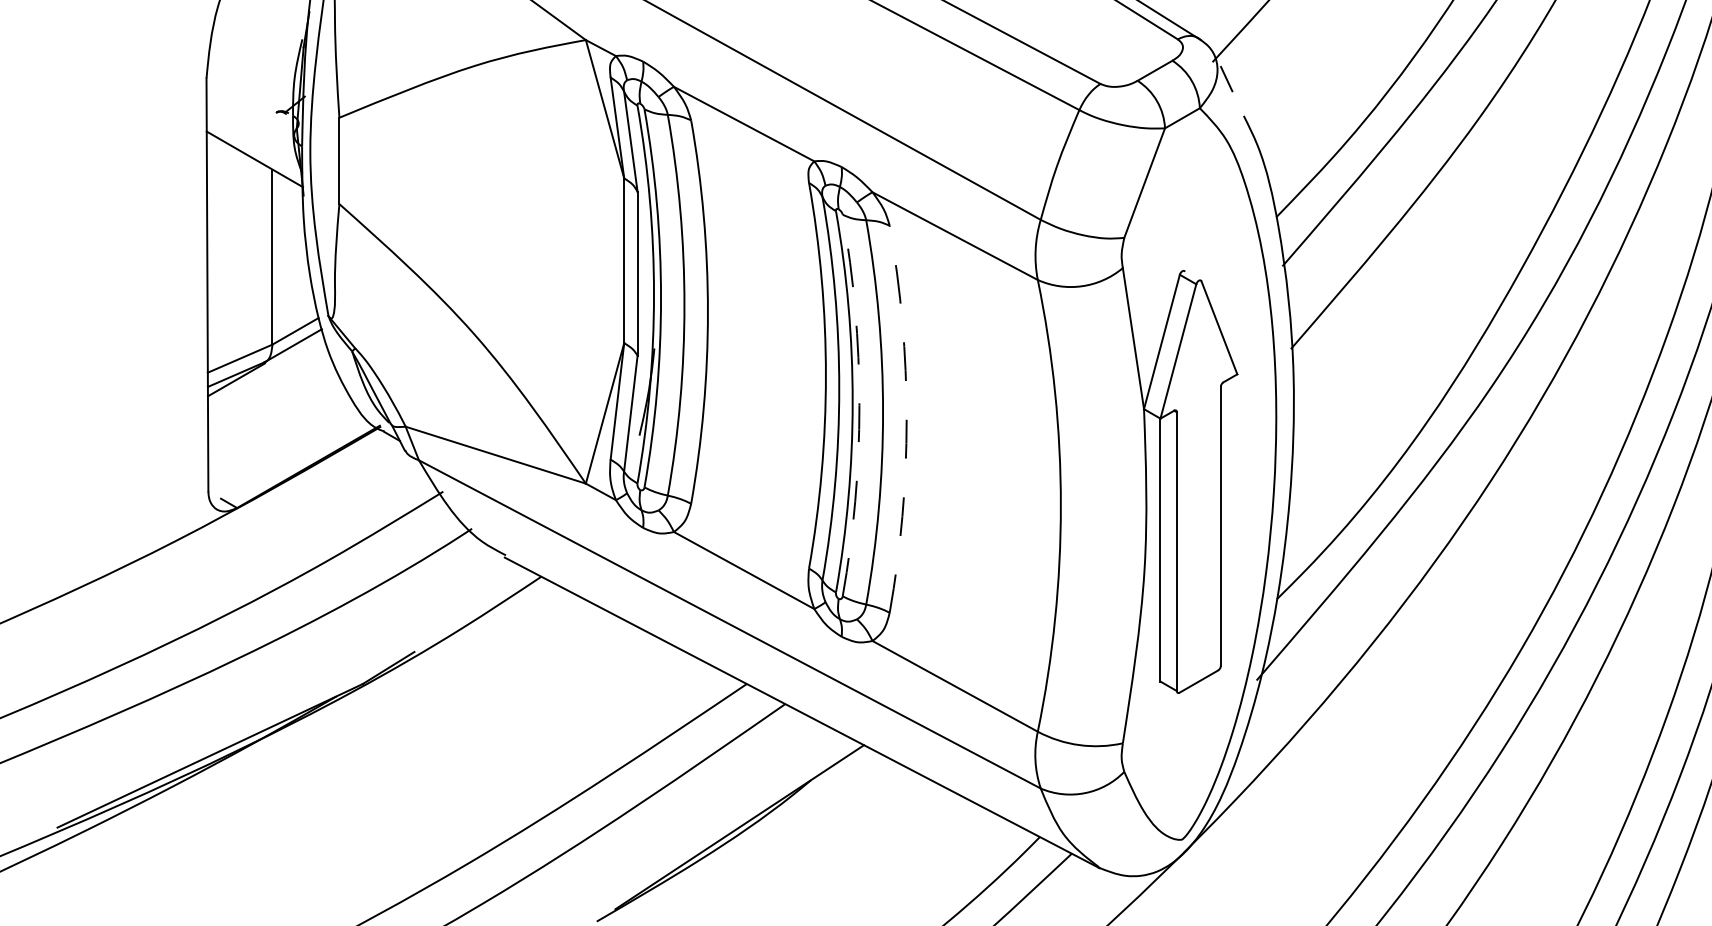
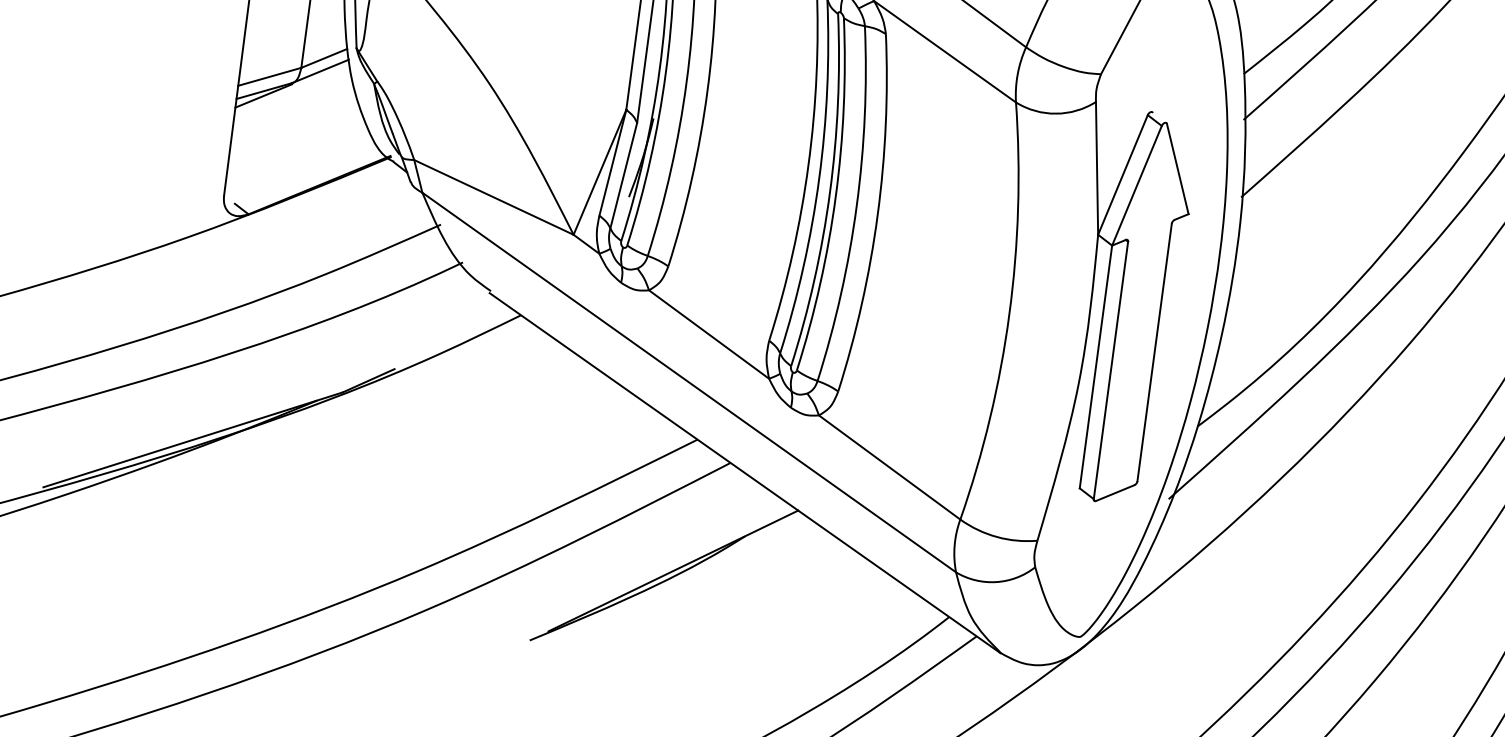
arc: (859, 405) -> (835, 196), dashed -> solid
arc: (906, 419) -> (877, 215), dashed -> solid

